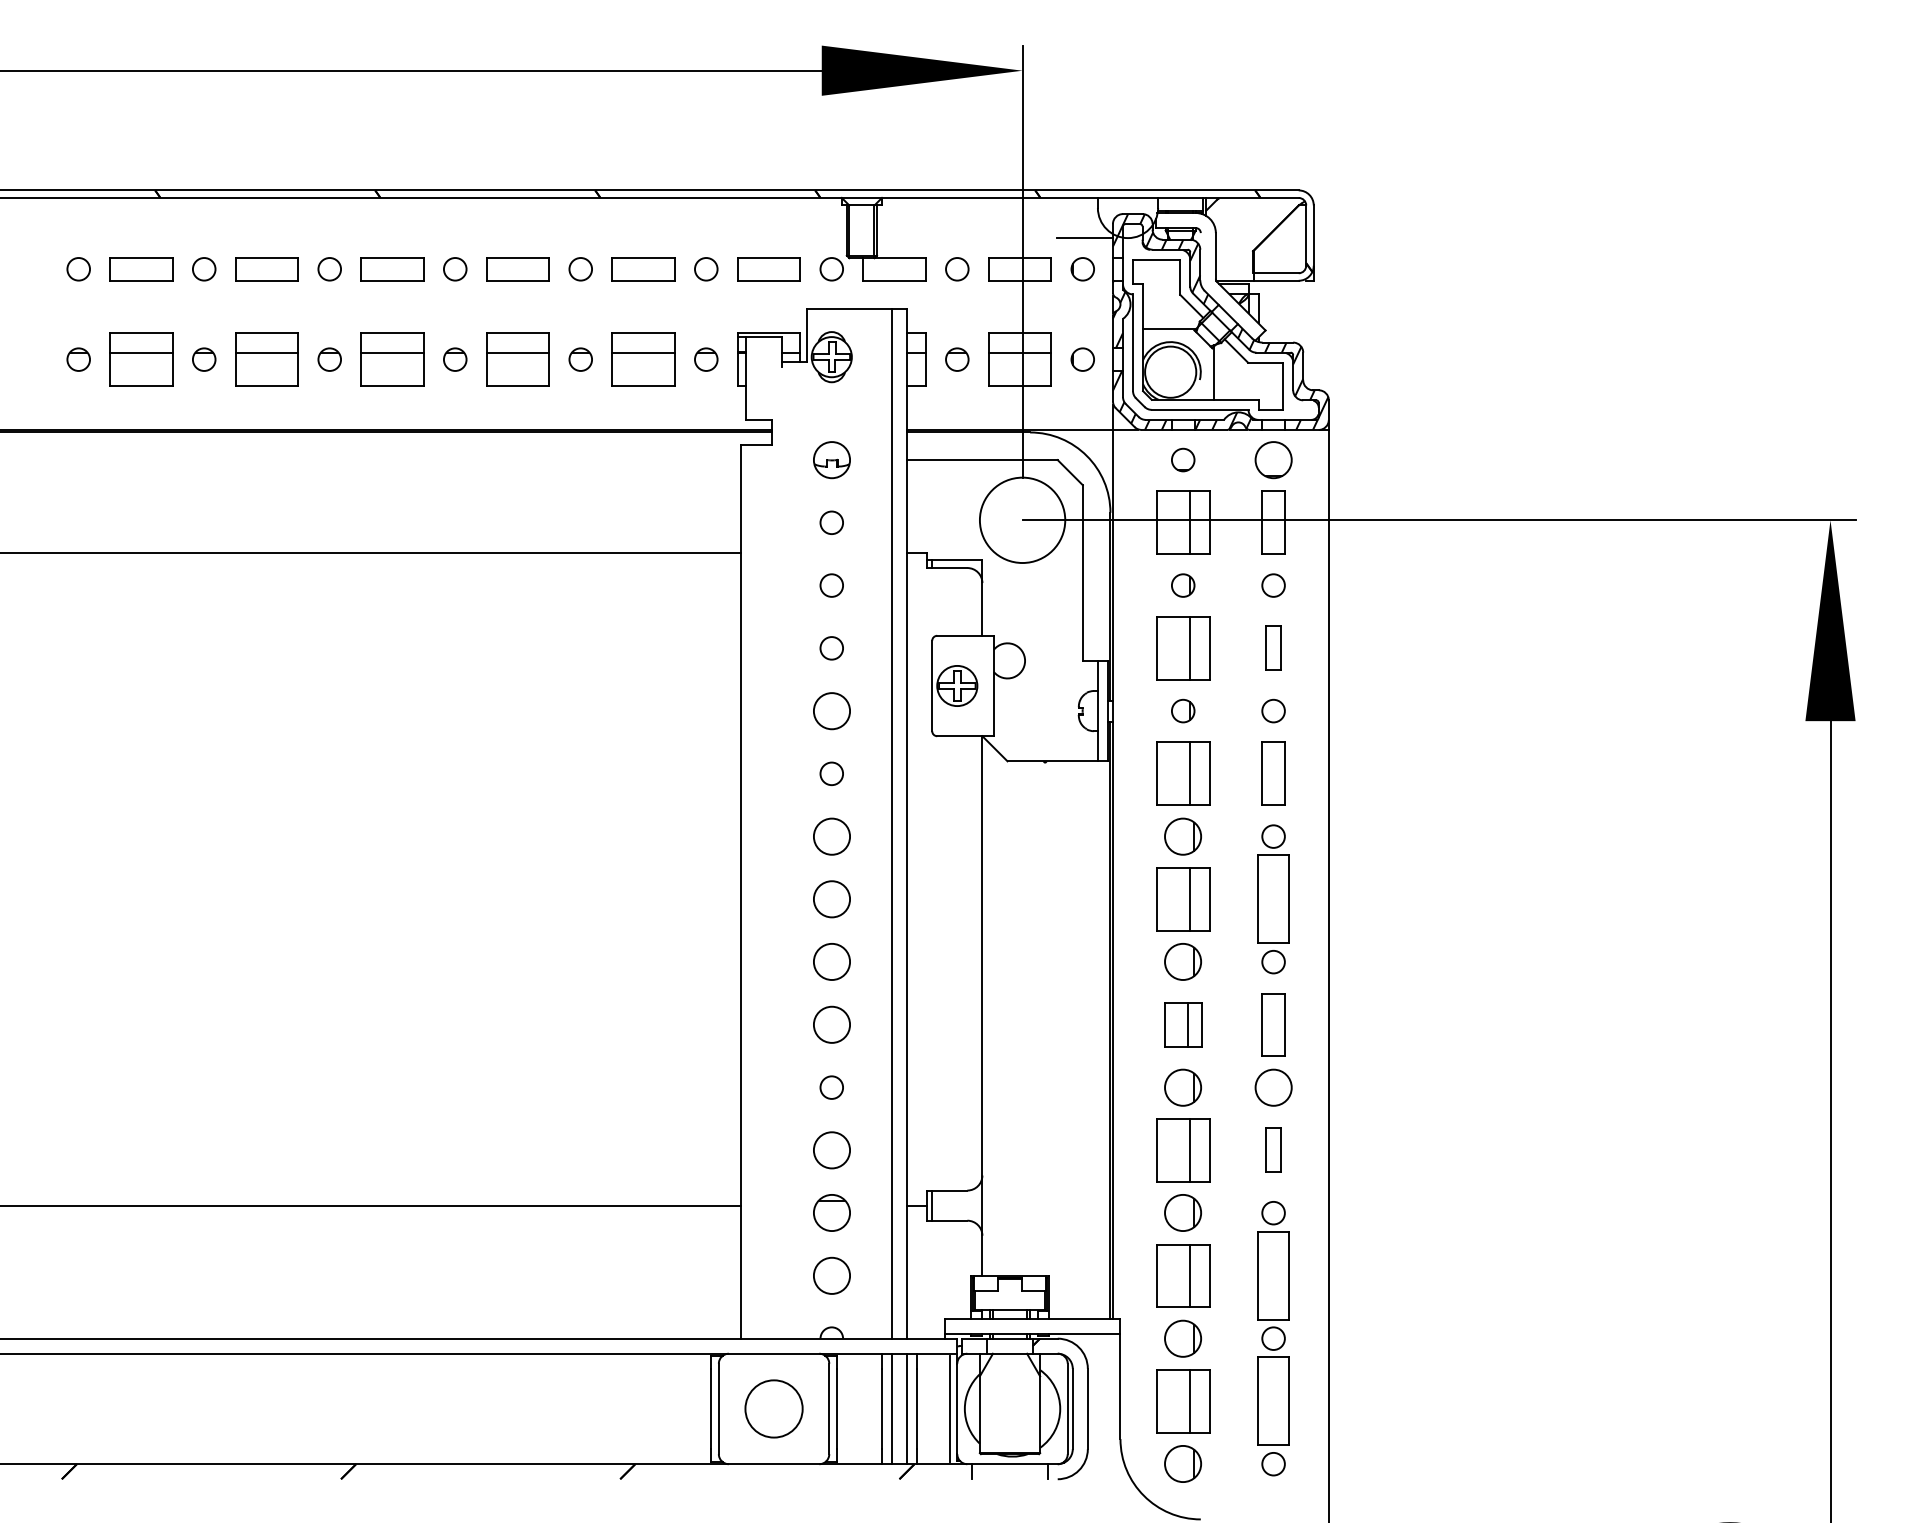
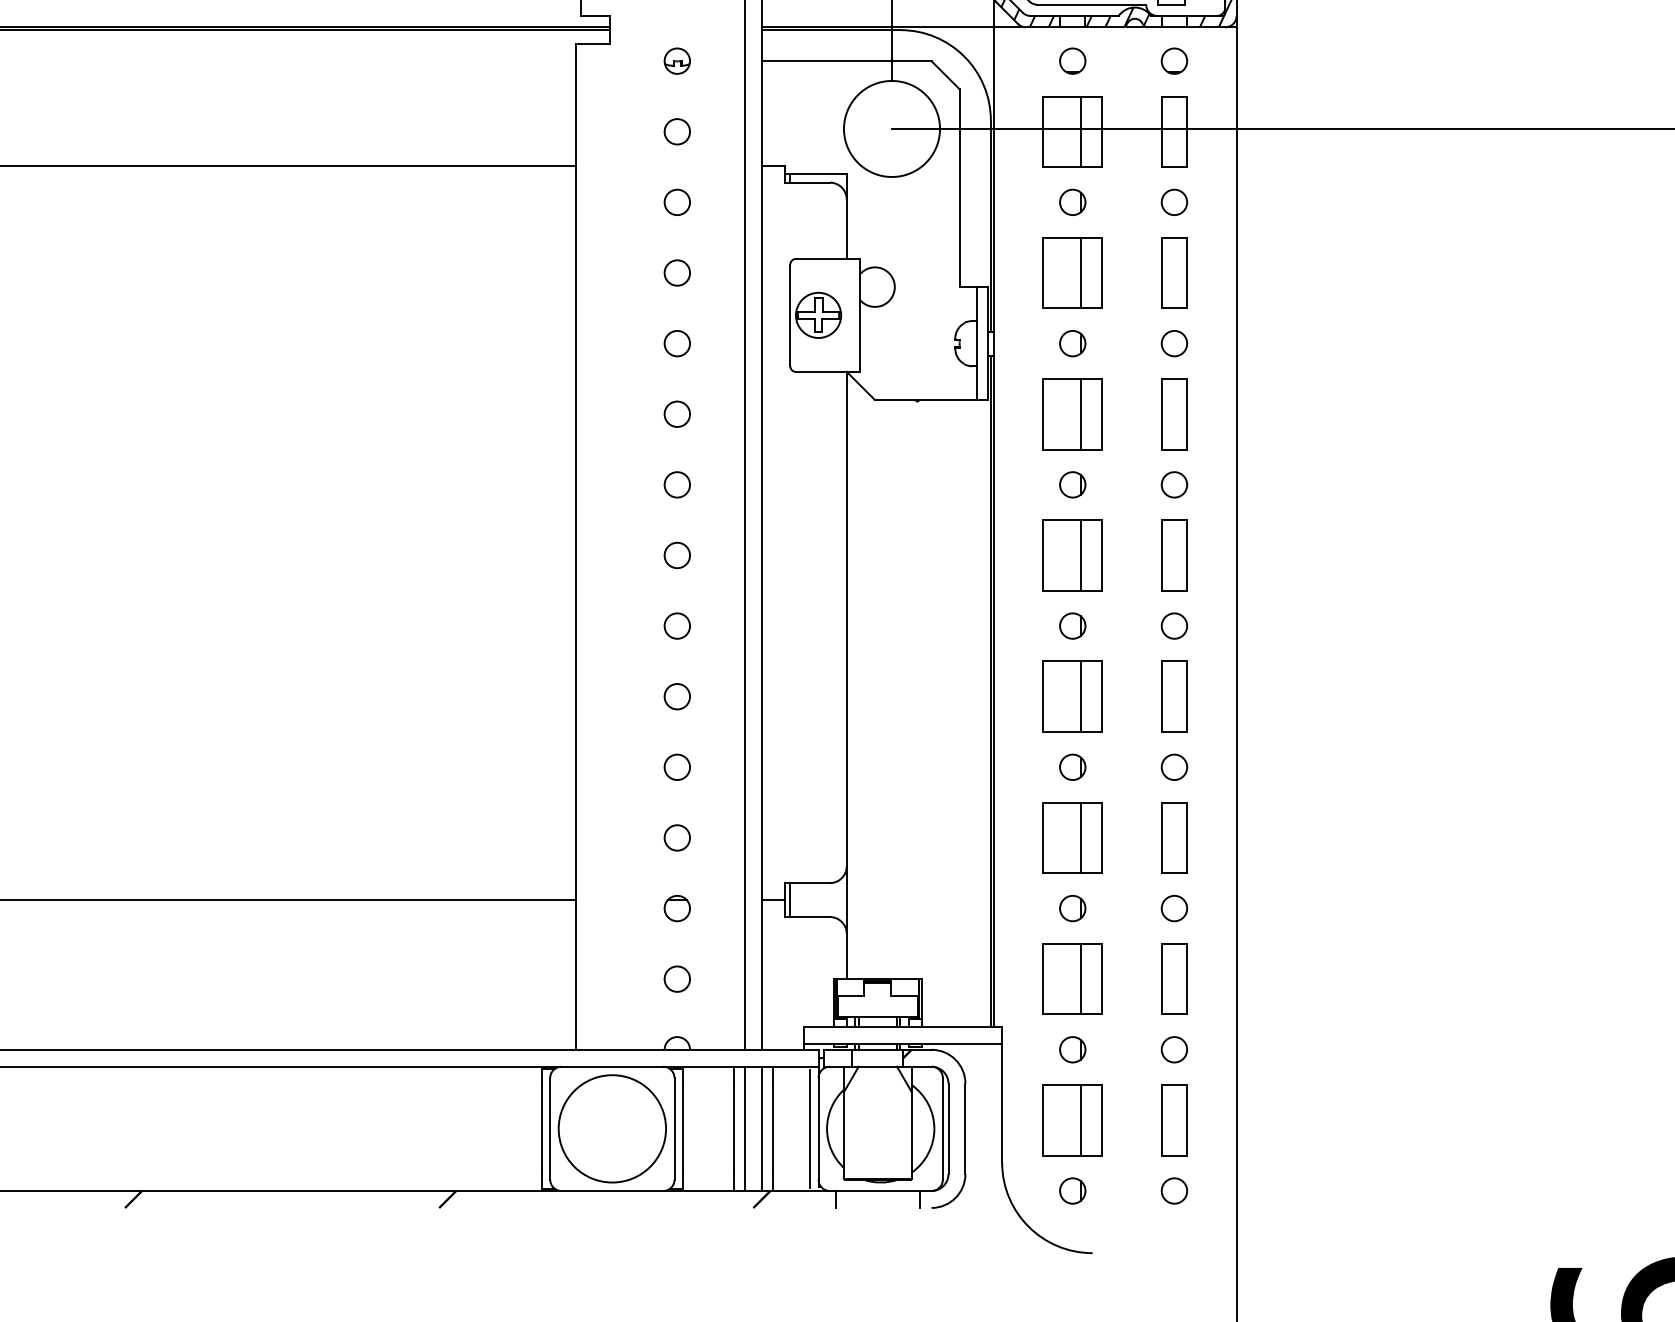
part: (831, 459) -> (677, 60), size x0.62
part: (1273, 459) -> (1174, 60), size x0.62
part: (1273, 648) -> (1174, 273), size x1.43
circle: (831, 710) -> (677, 342), size x0.62
circle: (831, 836) -> (677, 484), size x0.62
part: (1183, 836) -> (1073, 484), size x0.62
circle: (831, 899) -> (677, 555), size x0.62
part: (1273, 899) -> (1174, 555), size x0.71
circle: (831, 962) -> (677, 626), size x0.62
part: (1183, 962) -> (1073, 626), size x0.62
circle: (831, 1024) -> (677, 696), size x0.62
part: (1183, 1024) -> (1073, 696), size x1.43
part: (1183, 1087) -> (1073, 767), size x0.62
circle: (1273, 1087) -> (1174, 767), size x0.62
circle: (831, 1150) -> (677, 838), size x0.62
part: (1273, 1150) -> (1174, 838), size x1.43
part: (831, 1213) -> (677, 908), size x0.62
part: (1183, 1213) -> (1073, 908), size x0.62
circle: (831, 1275) -> (677, 978), size x0.62
part: (1273, 1275) -> (1174, 978), size x0.71
part: (1183, 1338) -> (1073, 1049), size x0.62
part: (1273, 1401) -> (1174, 1120), size x0.71
circle: (773, 1408) -> (611, 1128), size x1.67
part: (1183, 1464) -> (1073, 1191), size x0.62

